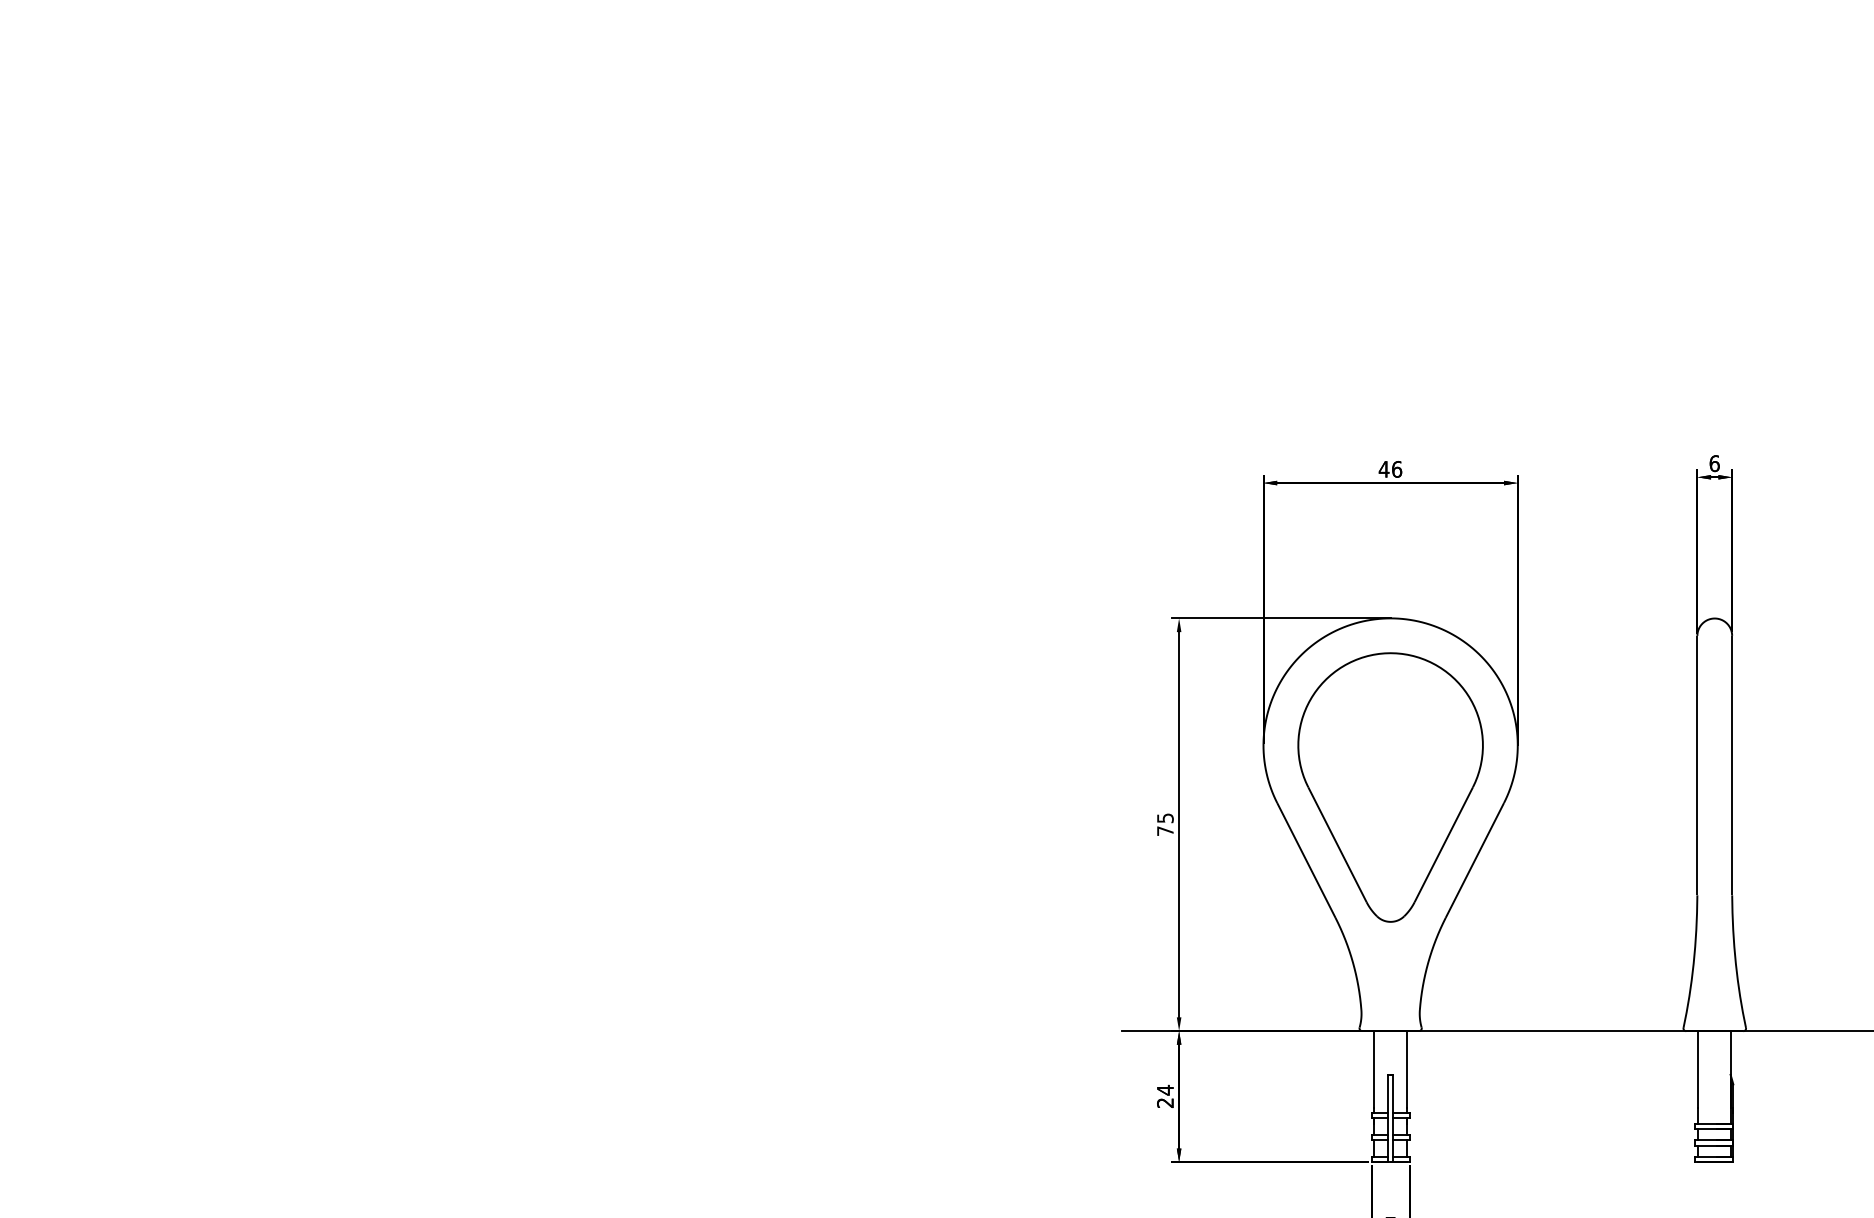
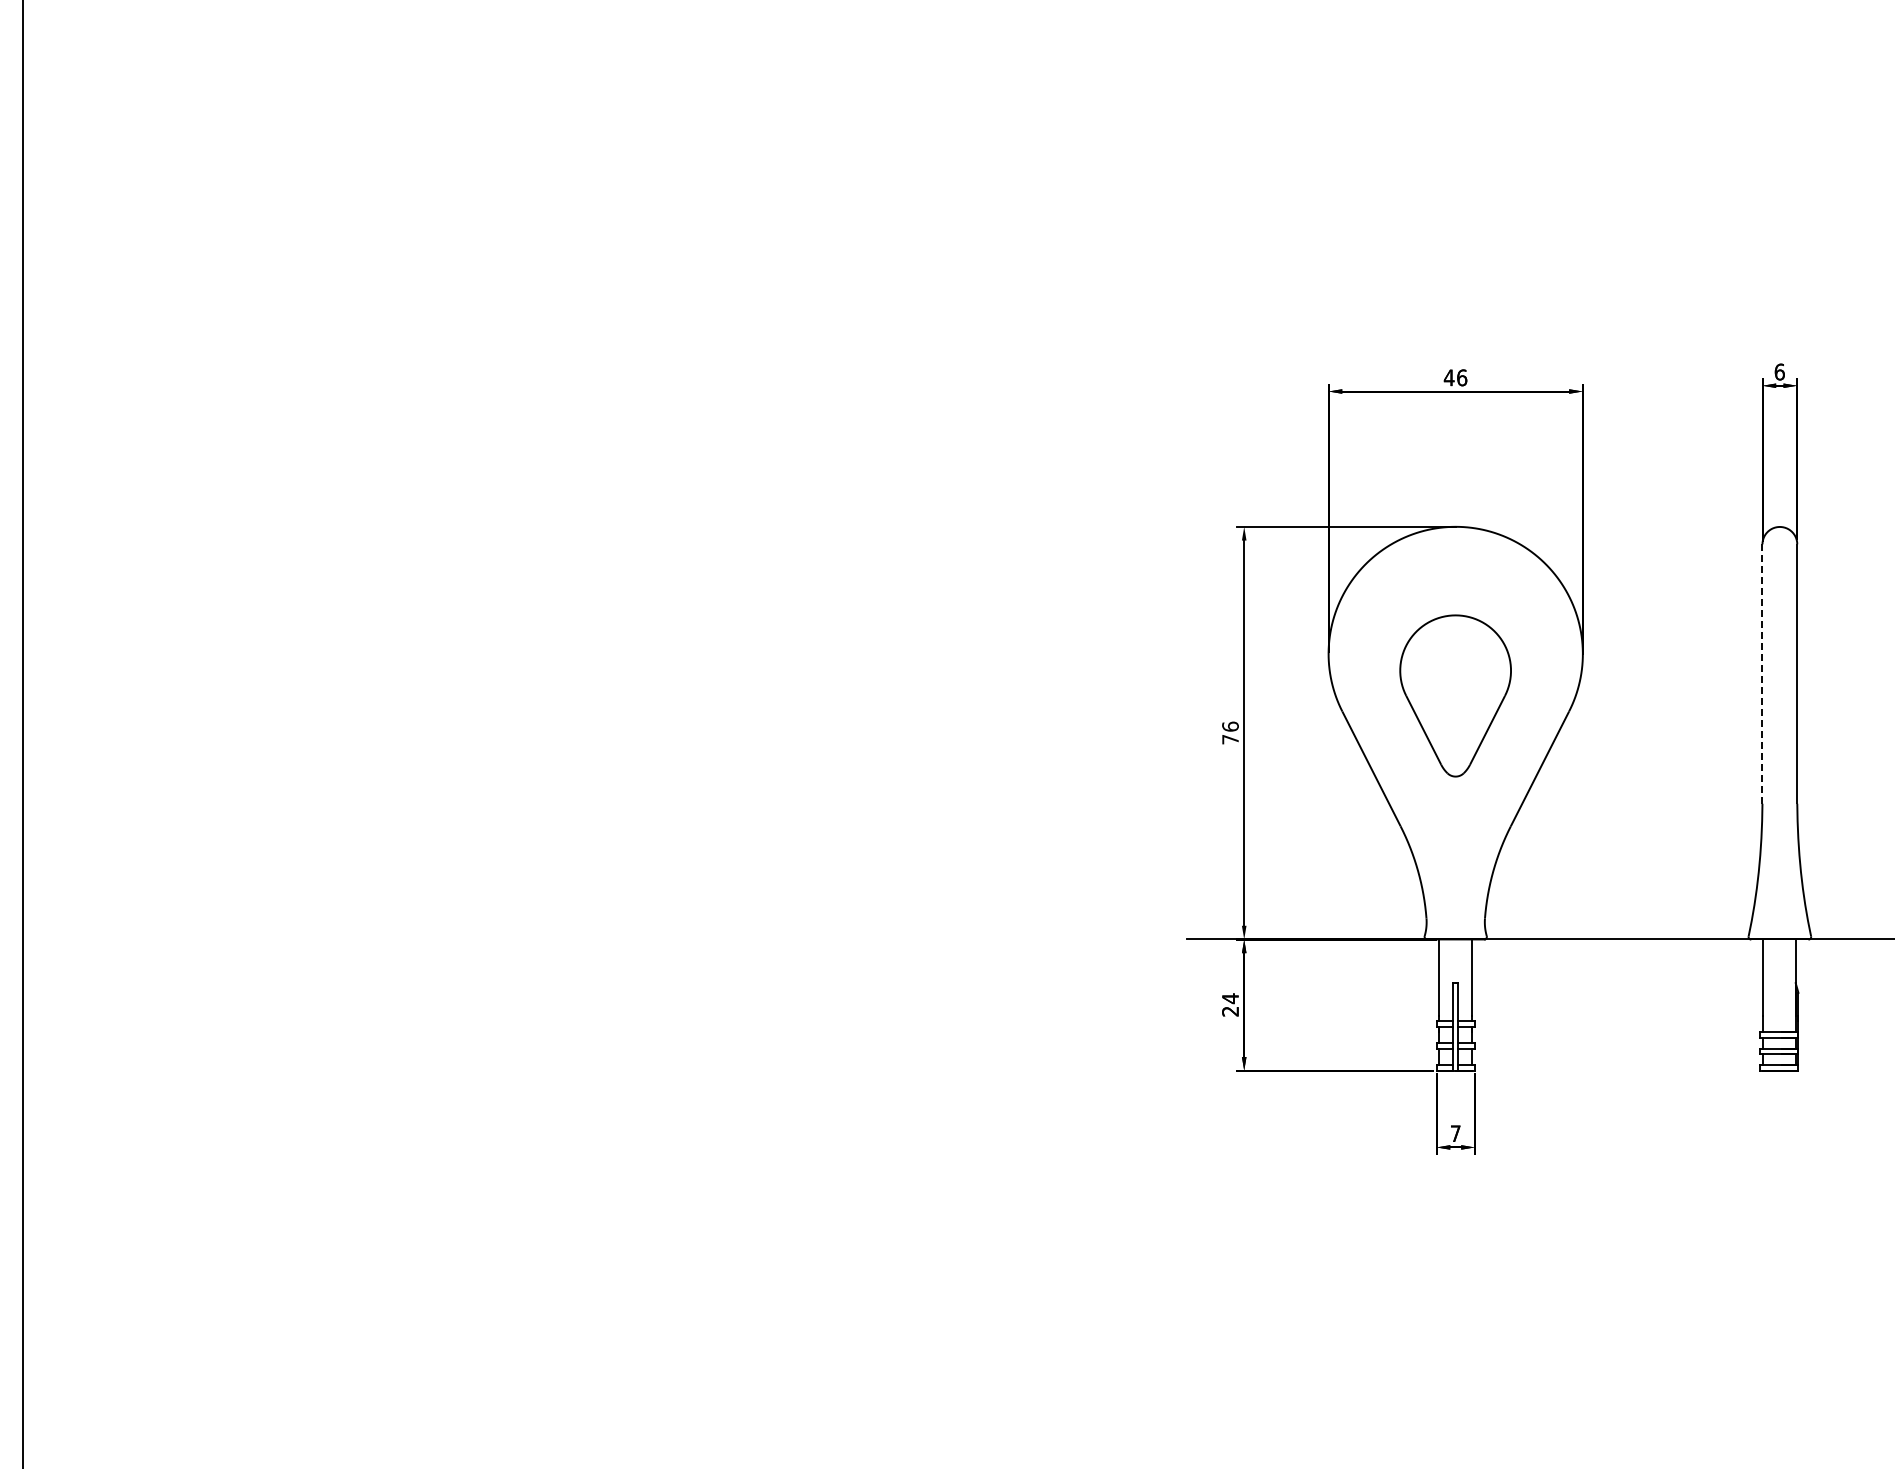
line: (1697, 766) -> (1762, 674), solid -> dashed
part: (1390, 787) -> (1455, 695), size x0.6
text: (1165, 818) -> (1230, 726), 75 -> 76

